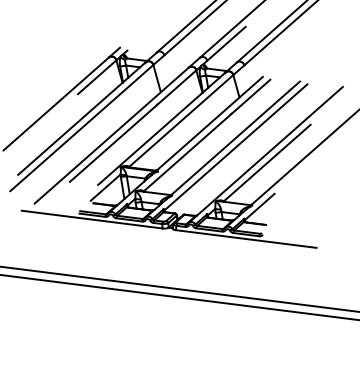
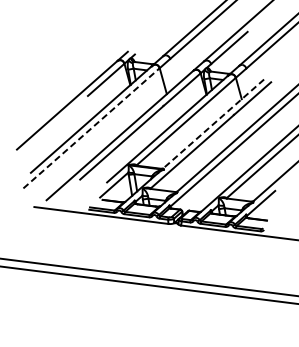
line: (209, 123) -> (213, 123), solid -> dashed
line: (82, 127) -> (92, 127), solid -> dashed

